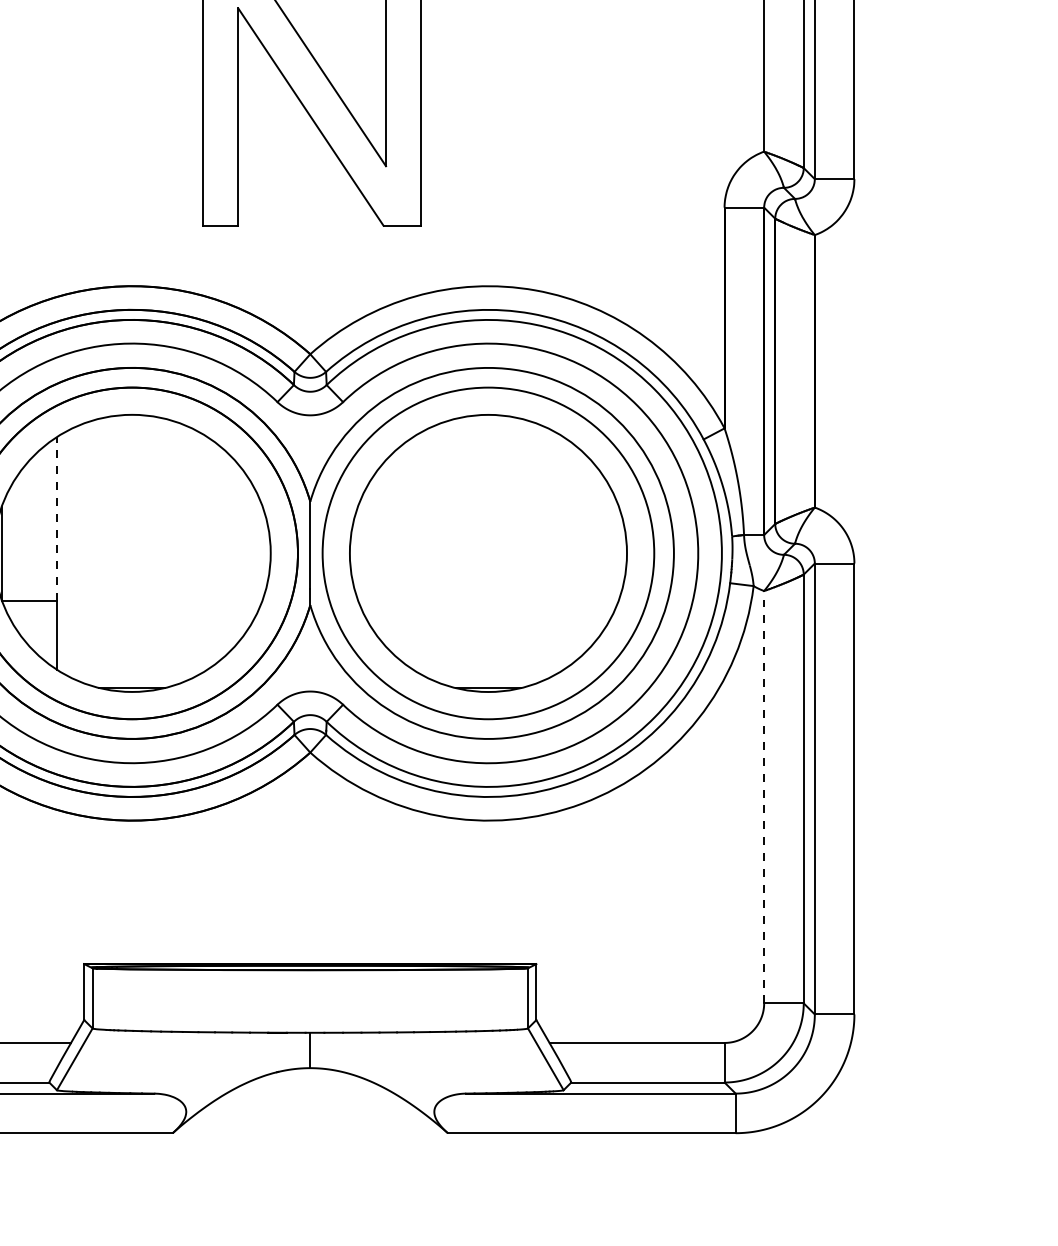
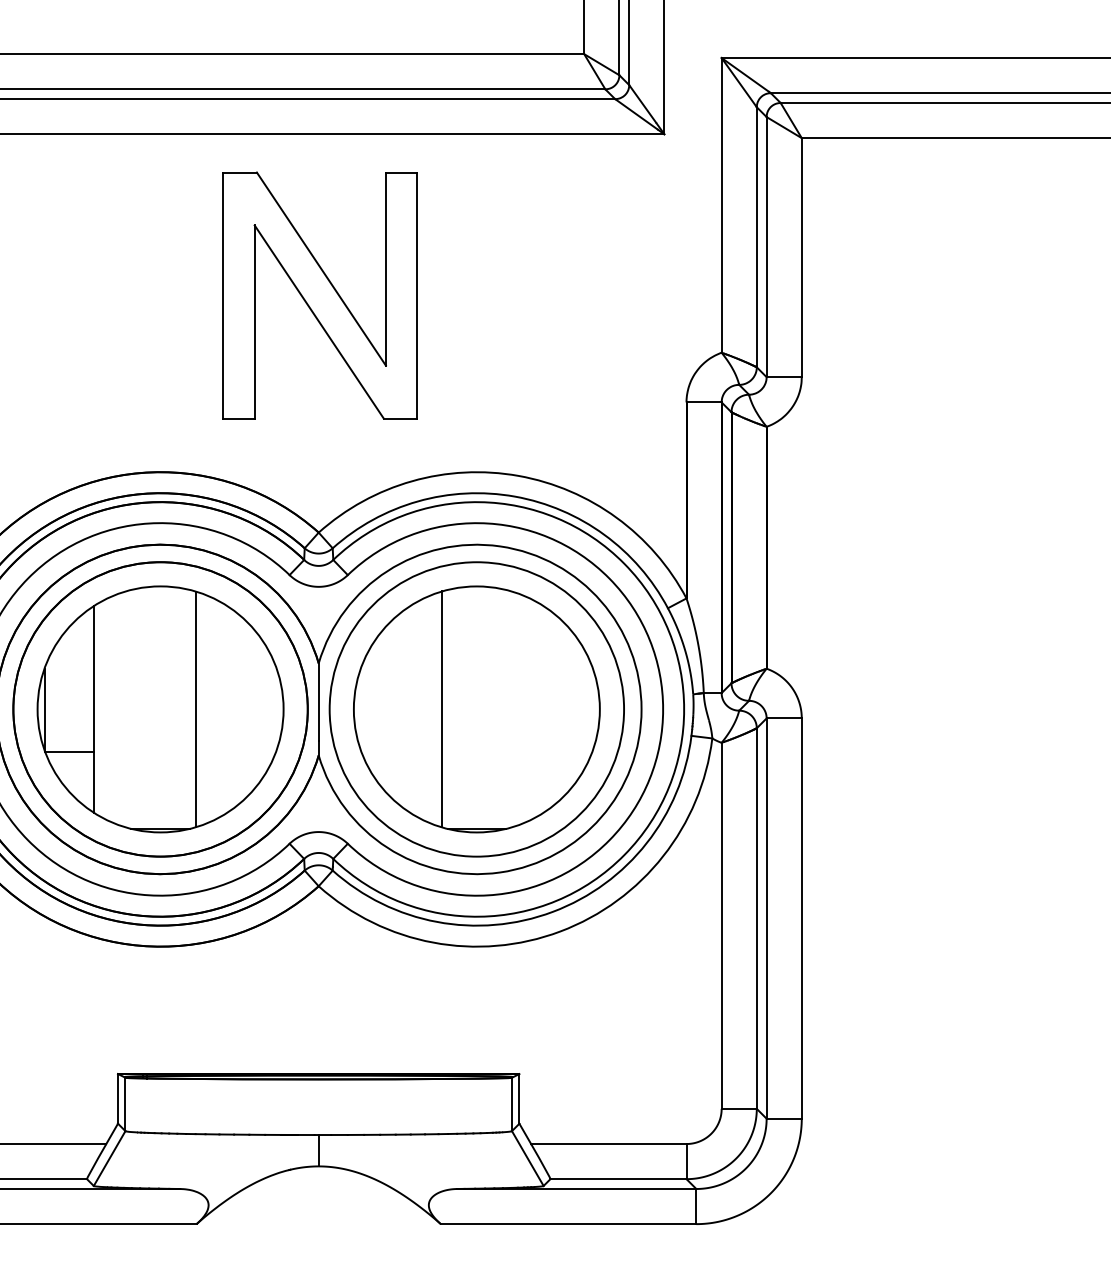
line: (56, 518) -> (93, 678), dashed -> solid
line: (172, 553) -> (196, 709), added
line: (449, 553) -> (442, 709), added
line: (763, 796) -> (721, 925), dashed -> solid

